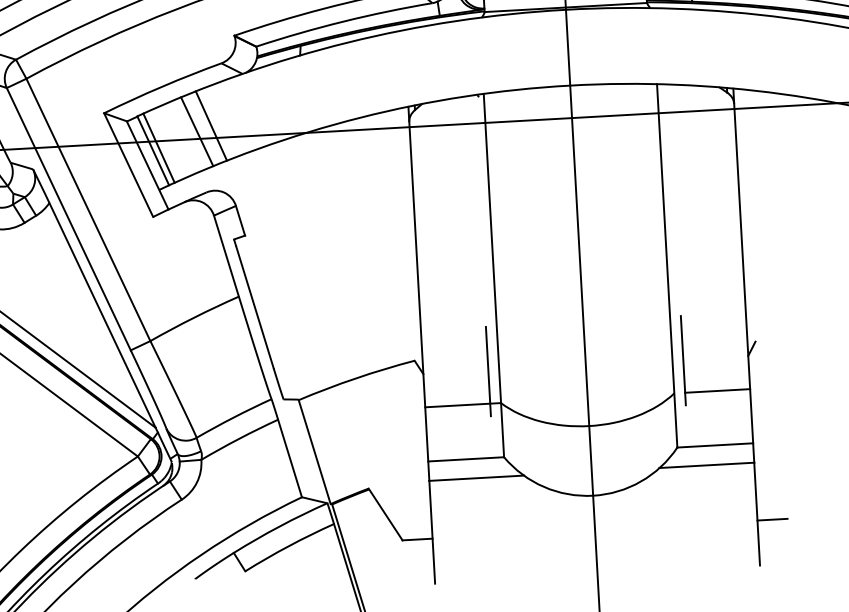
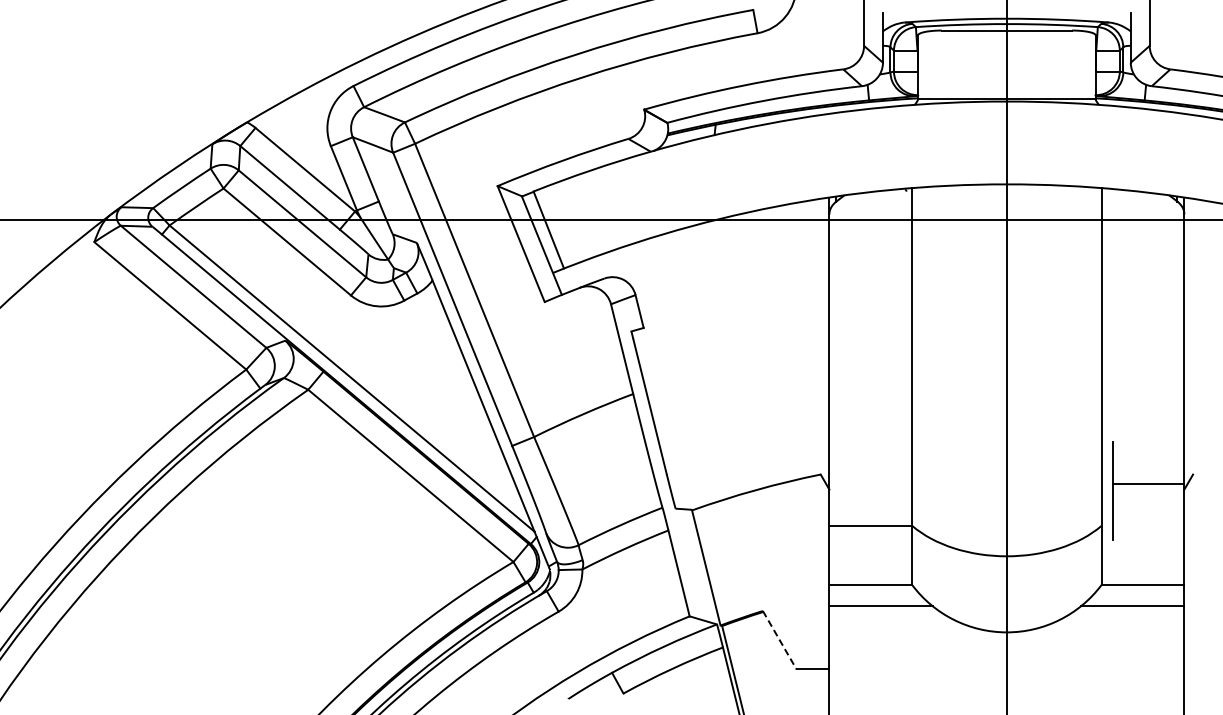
line: (211, 125) -> (613, 206), removed
line: (196, 131) -> (597, 211), removed
line: (159, 148) -> (555, 227), removed
line: (488, 371) -> (900, 490), removed
line: (717, 390) -> (1148, 483), moved
line: (385, 514) -> (779, 640), solid -> dashed
line: (772, 519) -> (1200, 669), removed

